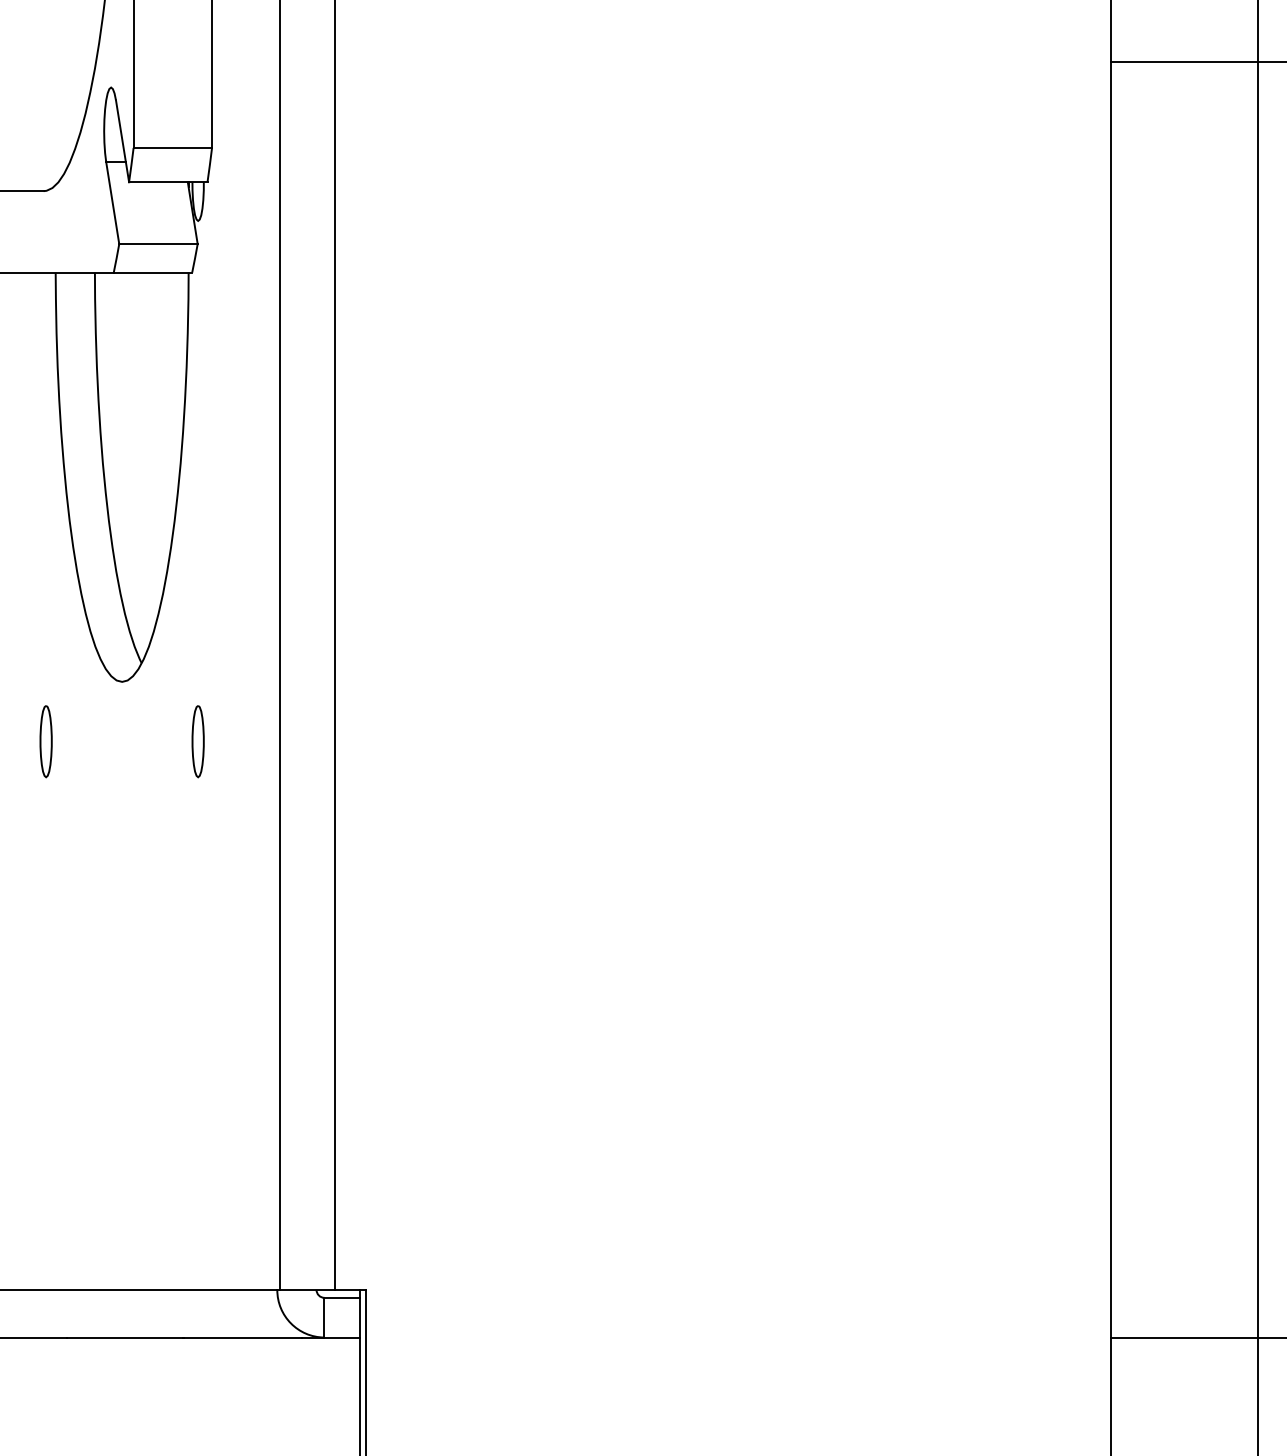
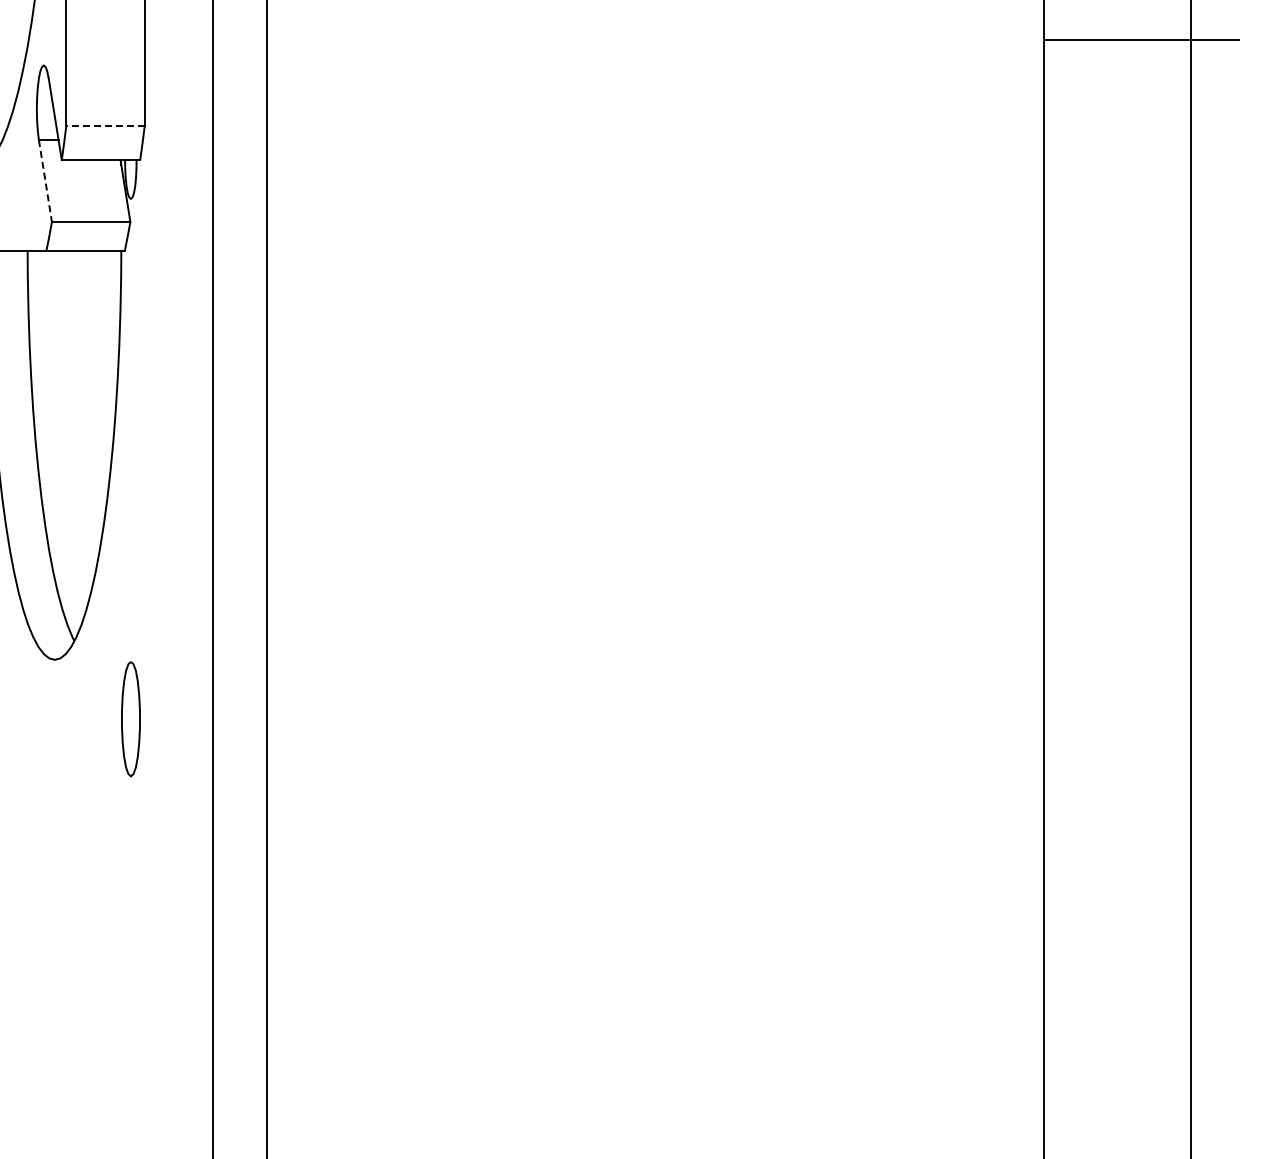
line: (172, 147) -> (105, 125), solid -> dashed
line: (112, 203) -> (45, 181), solid -> dashed
part: (197, 741) -> (130, 719), size x1.6

